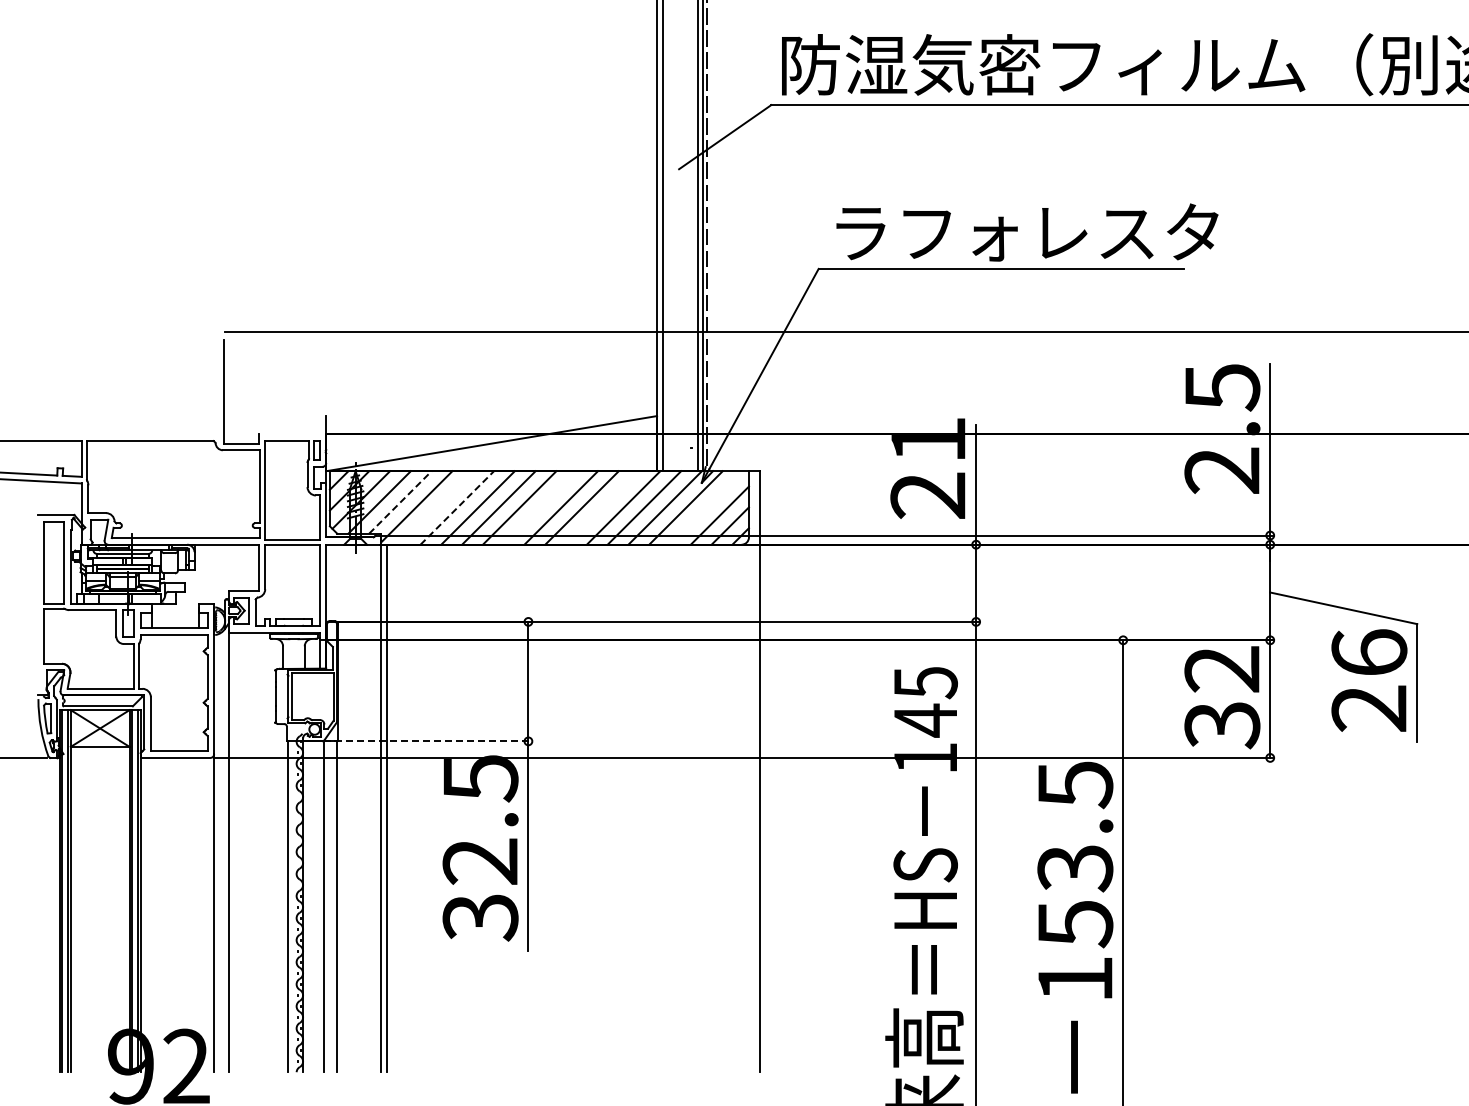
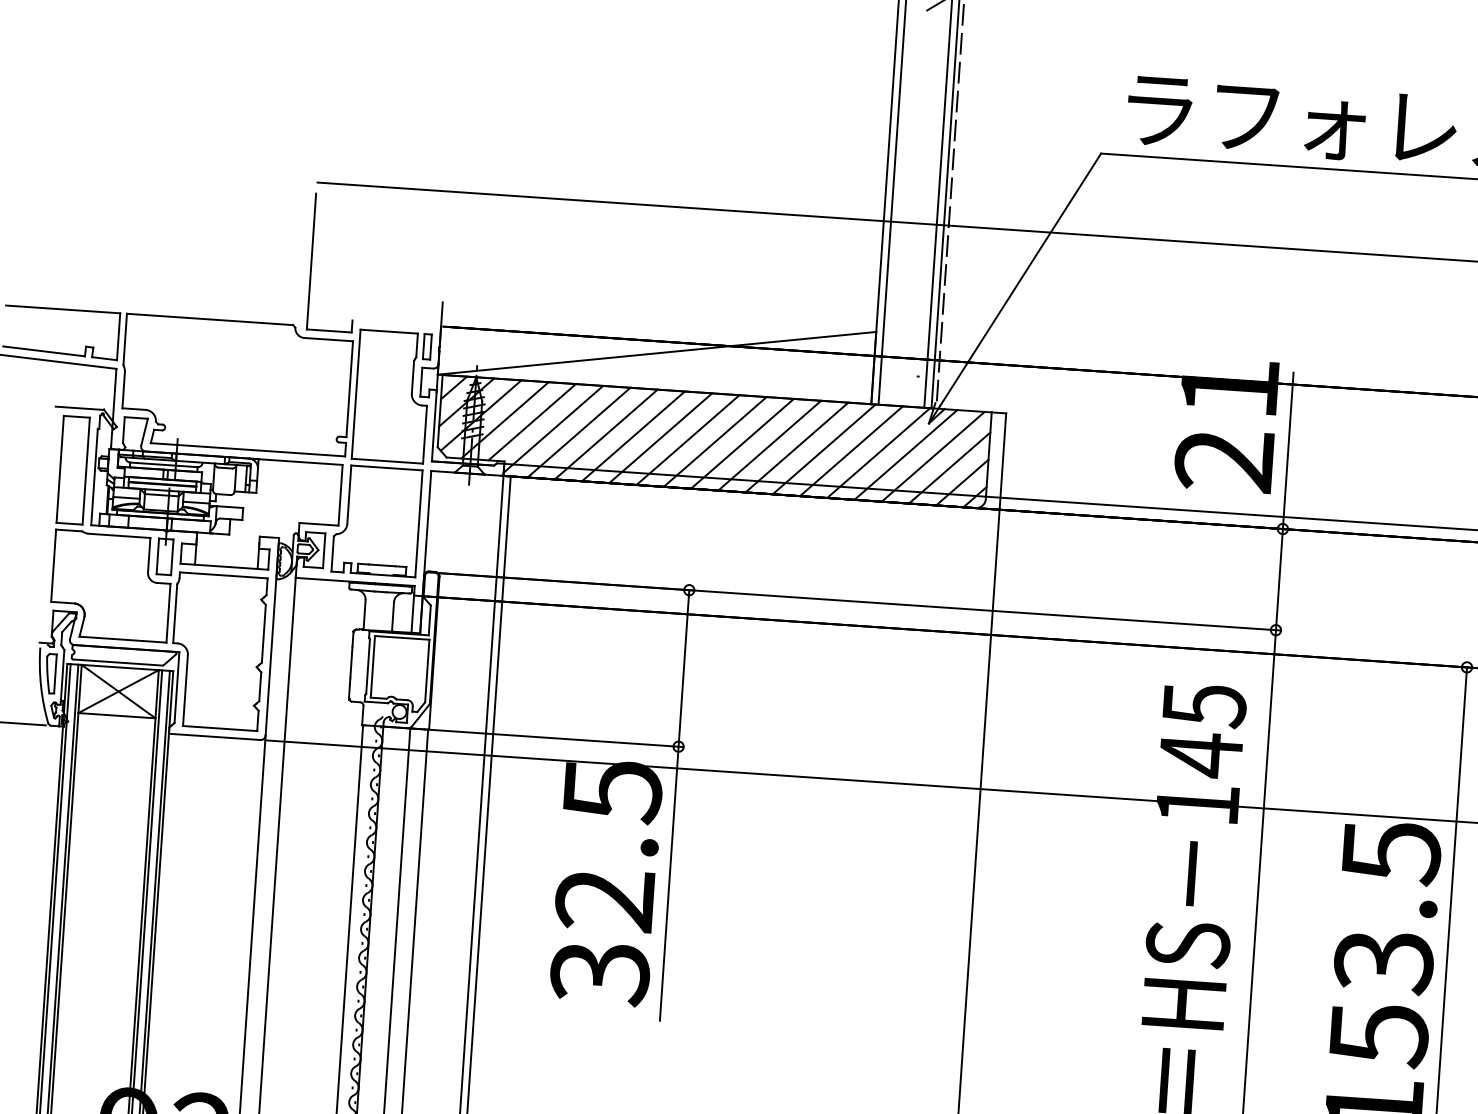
line: (400, 502) -> (532, 422), dashed -> solid
line: (436, 507) -> (579, 432), added
line: (457, 507) -> (606, 433), dashed -> solid
line: (540, 507) -> (715, 441), added
line: (602, 507) -> (796, 446), added
line: (706, 507) -> (932, 456), added
line: (428, 741) -> (547, 737), dashed -> solid

